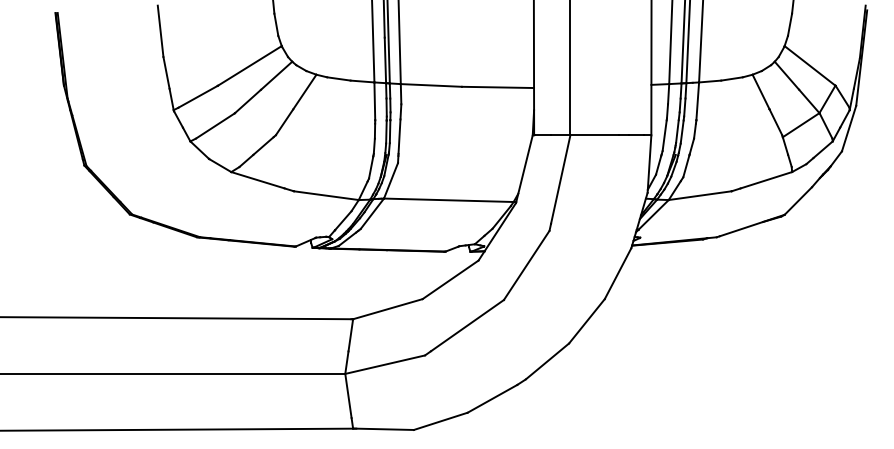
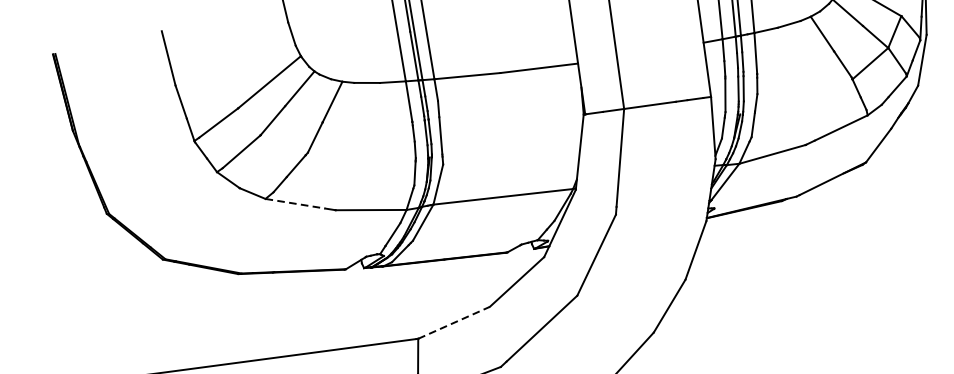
line: (257, 180) -> (294, 204), solid -> dashed
line: (388, 309) -> (454, 323), solid -> dashed

